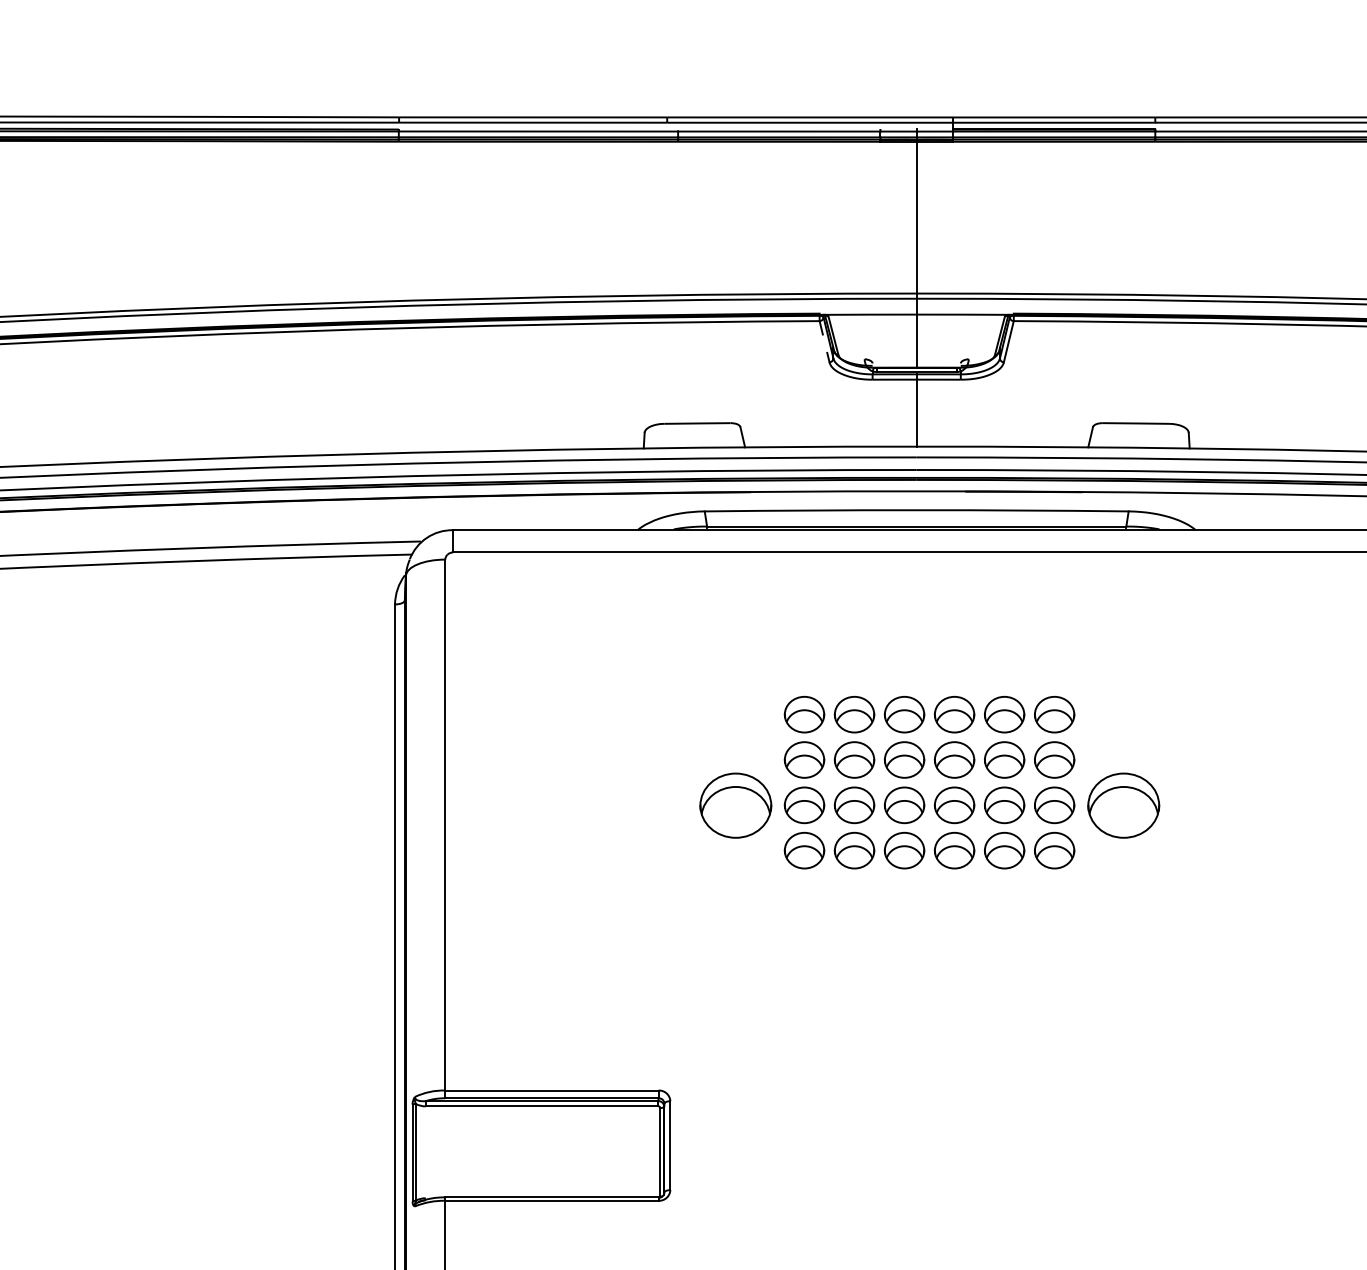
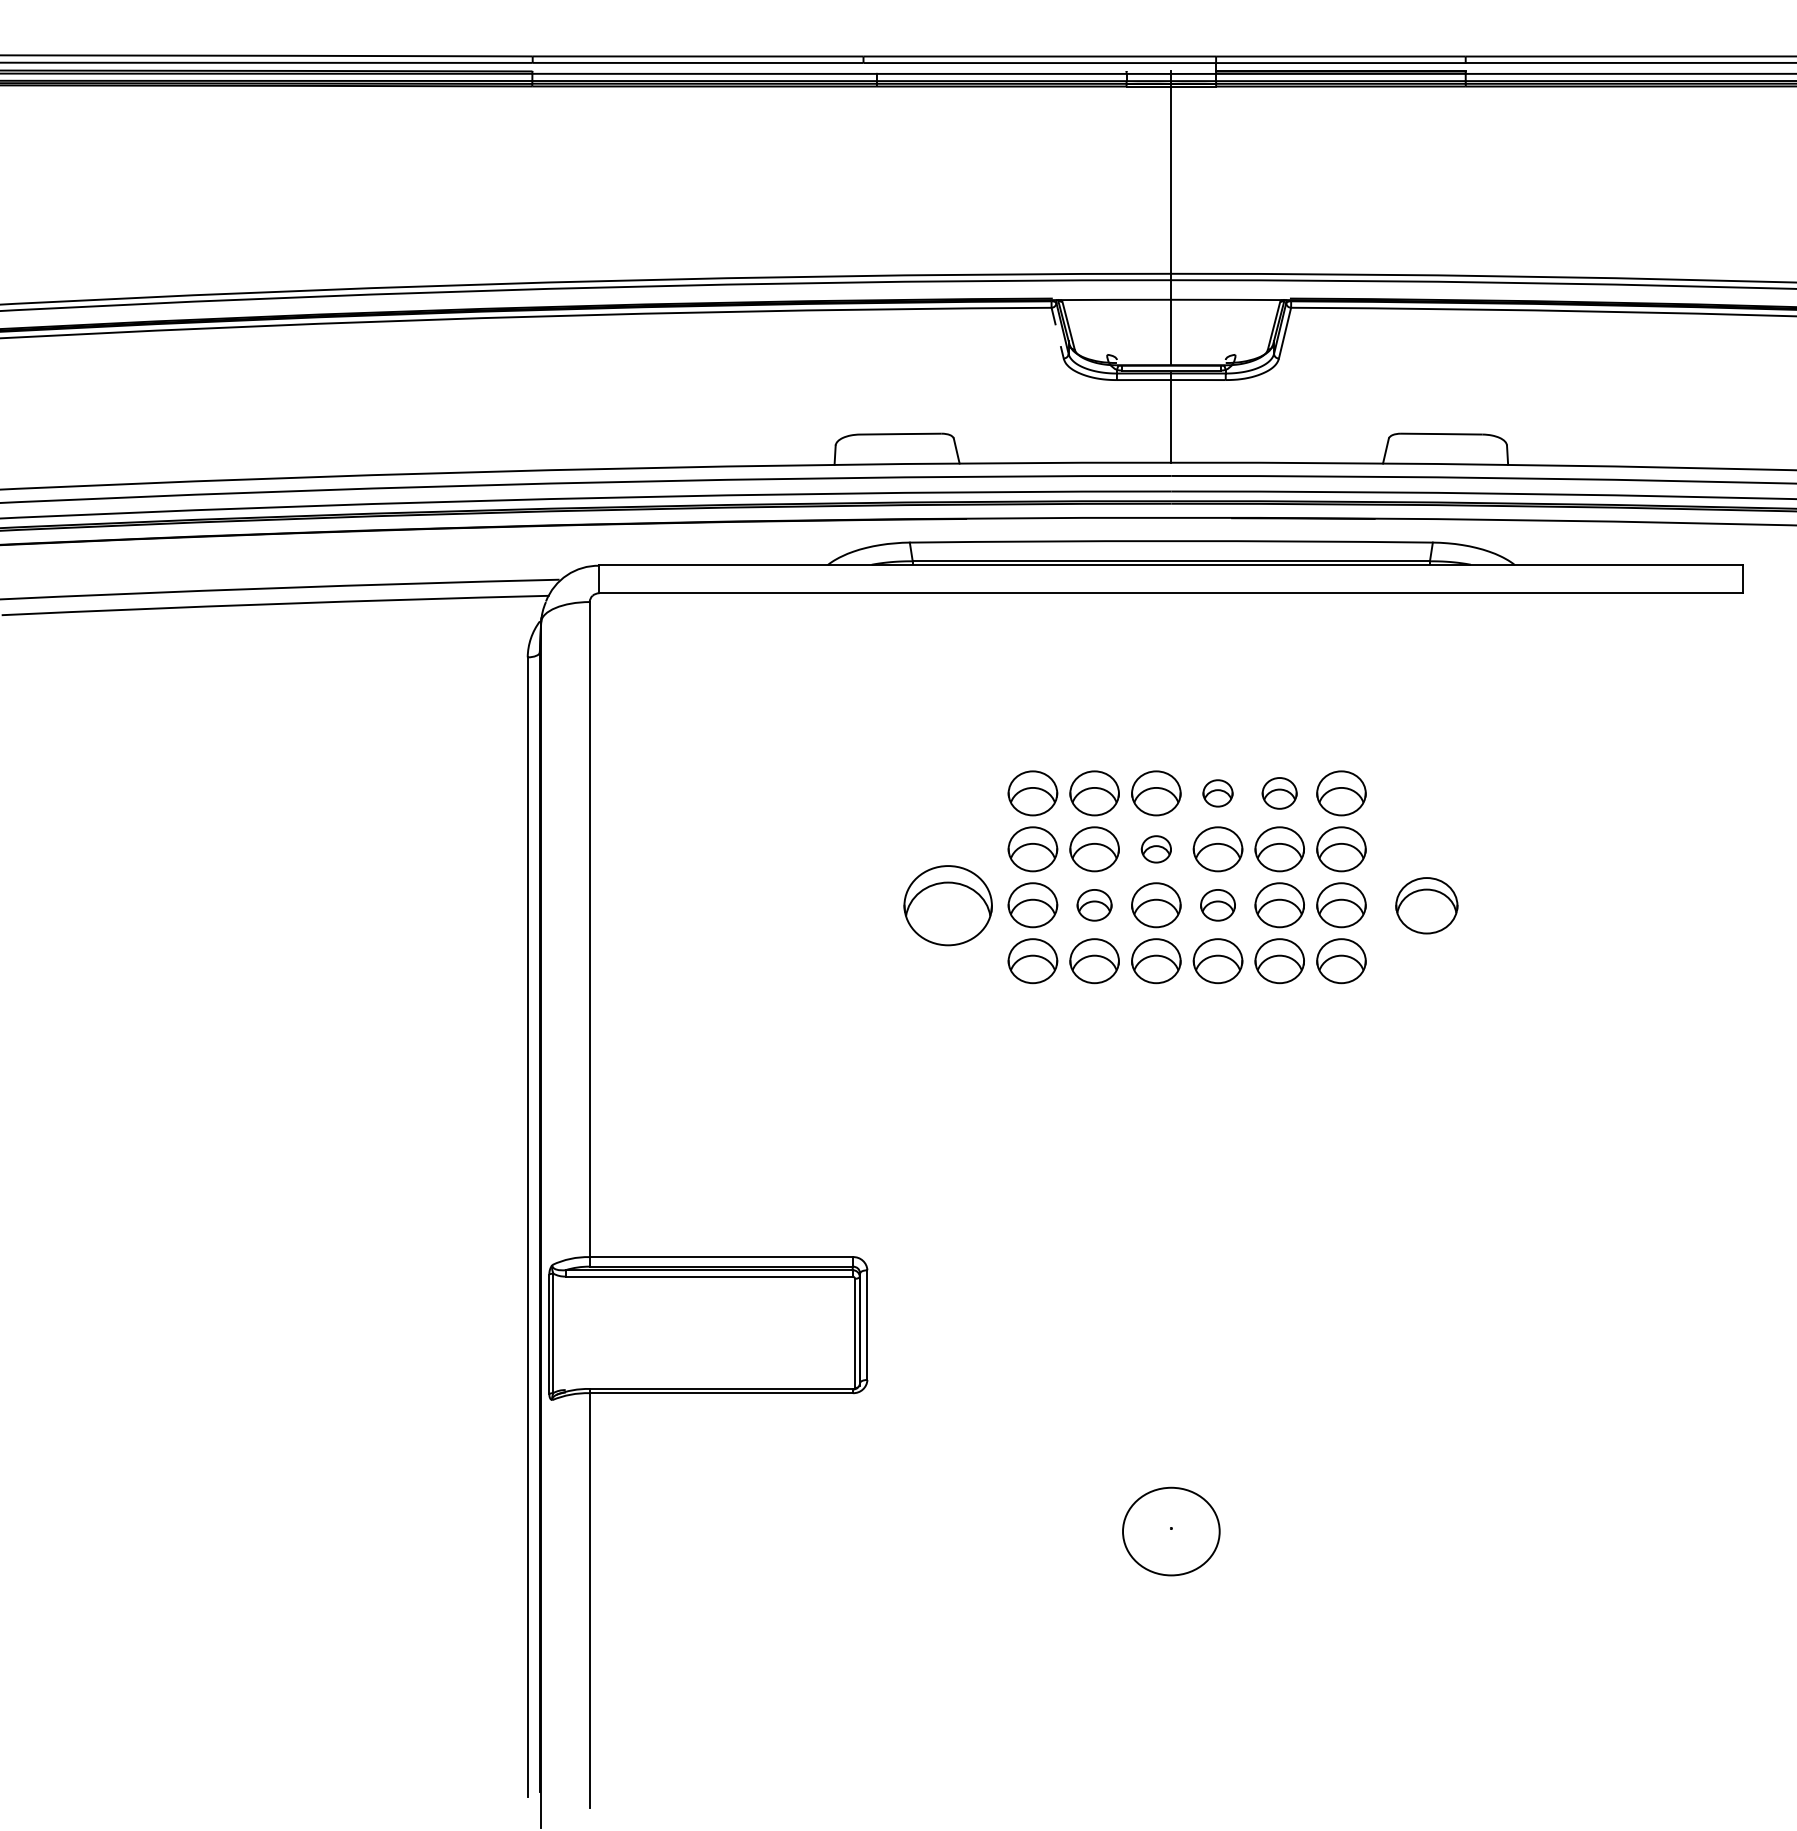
part: (954, 714) -> (1217, 793), size x0.6
part: (1004, 714) -> (1279, 793), size x0.7
part: (904, 760) -> (1156, 849), size x0.6
part: (854, 805) -> (1094, 905), size x0.7
part: (954, 805) -> (1217, 905), size x0.7
part: (1123, 805) -> (1426, 905), size x0.7

